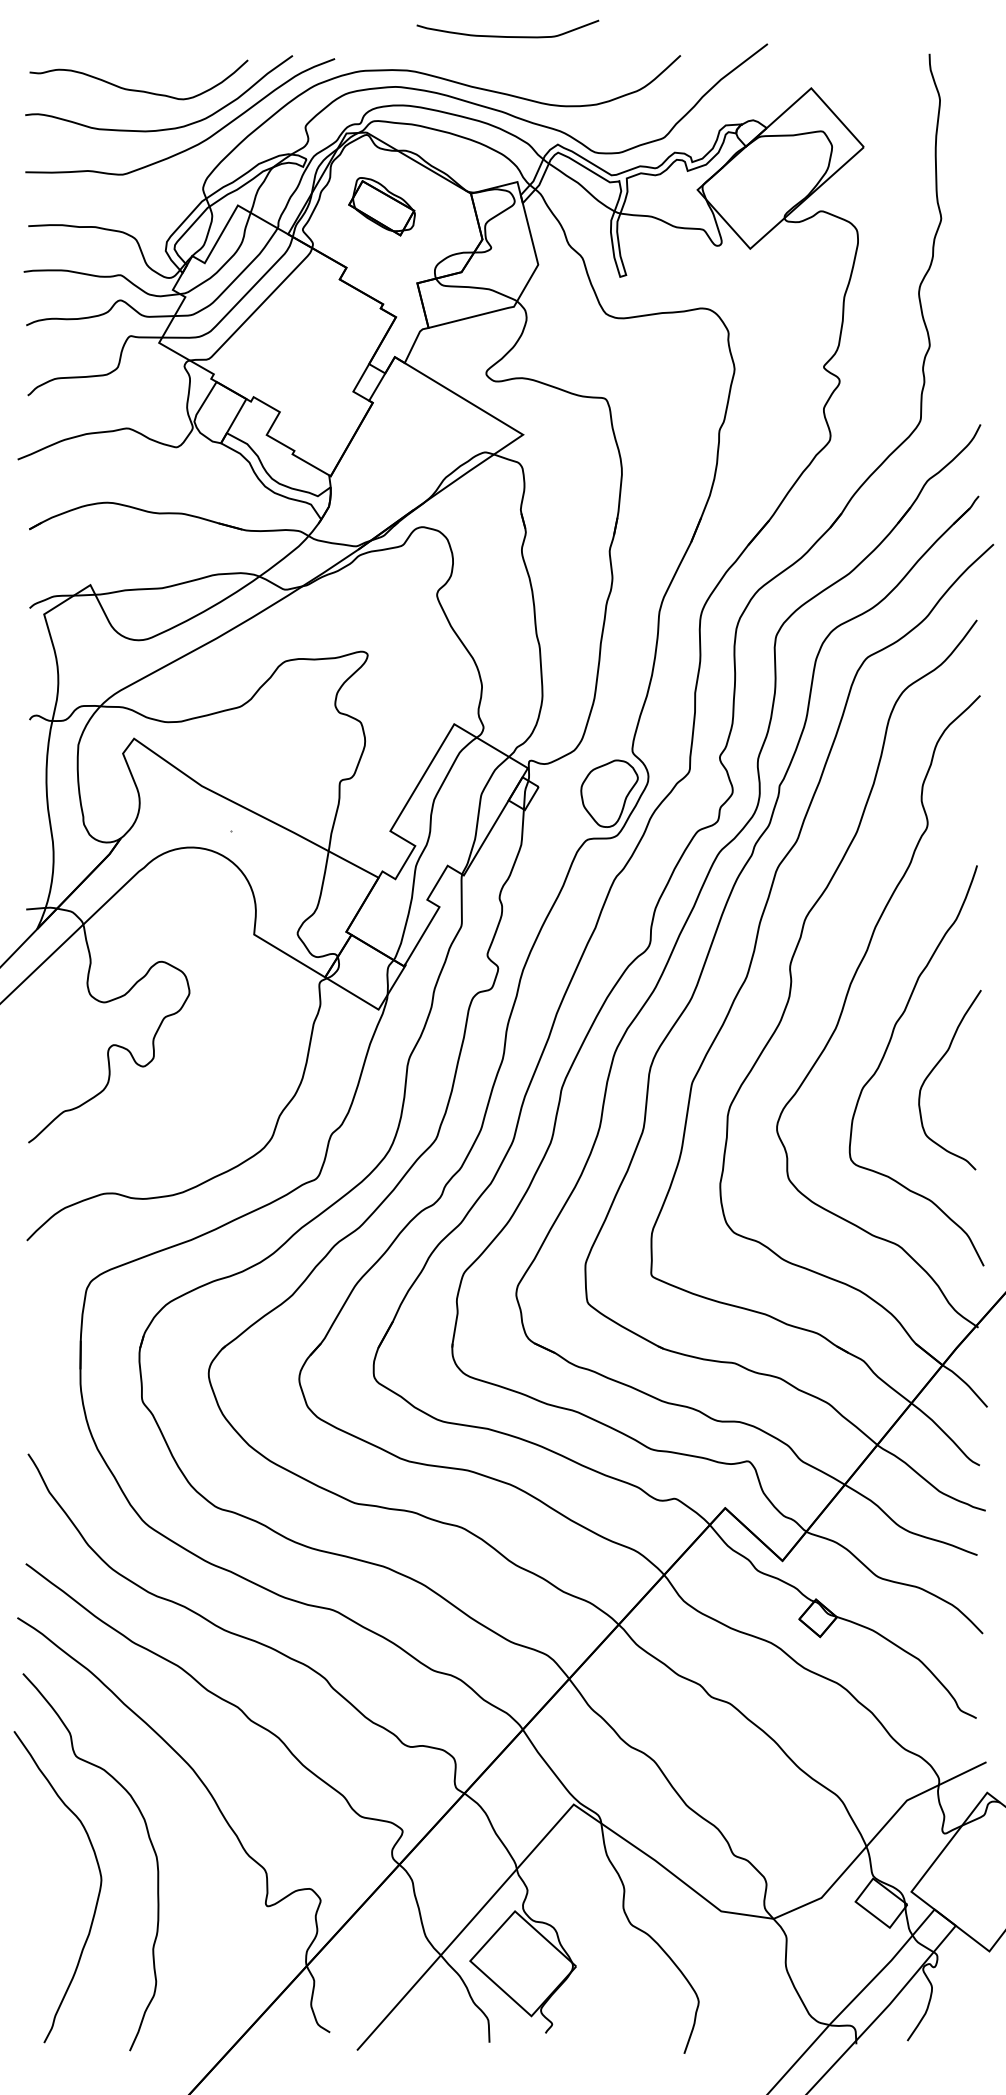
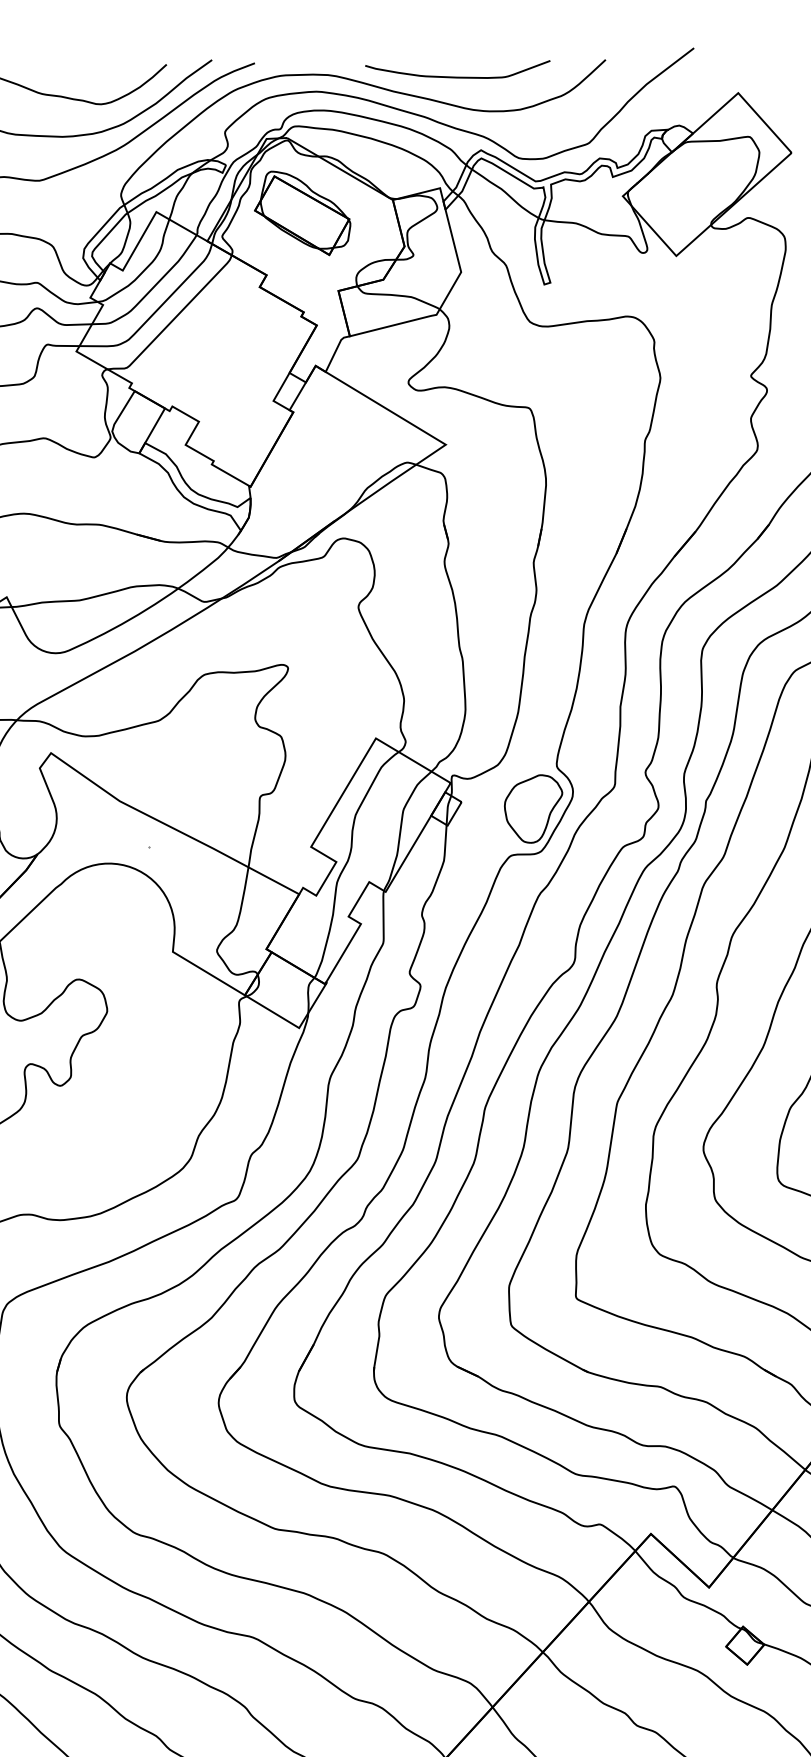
curve: (507, 36) -> (457, 77), moved
part: (381, 206) -> (302, 213), size x1.43

